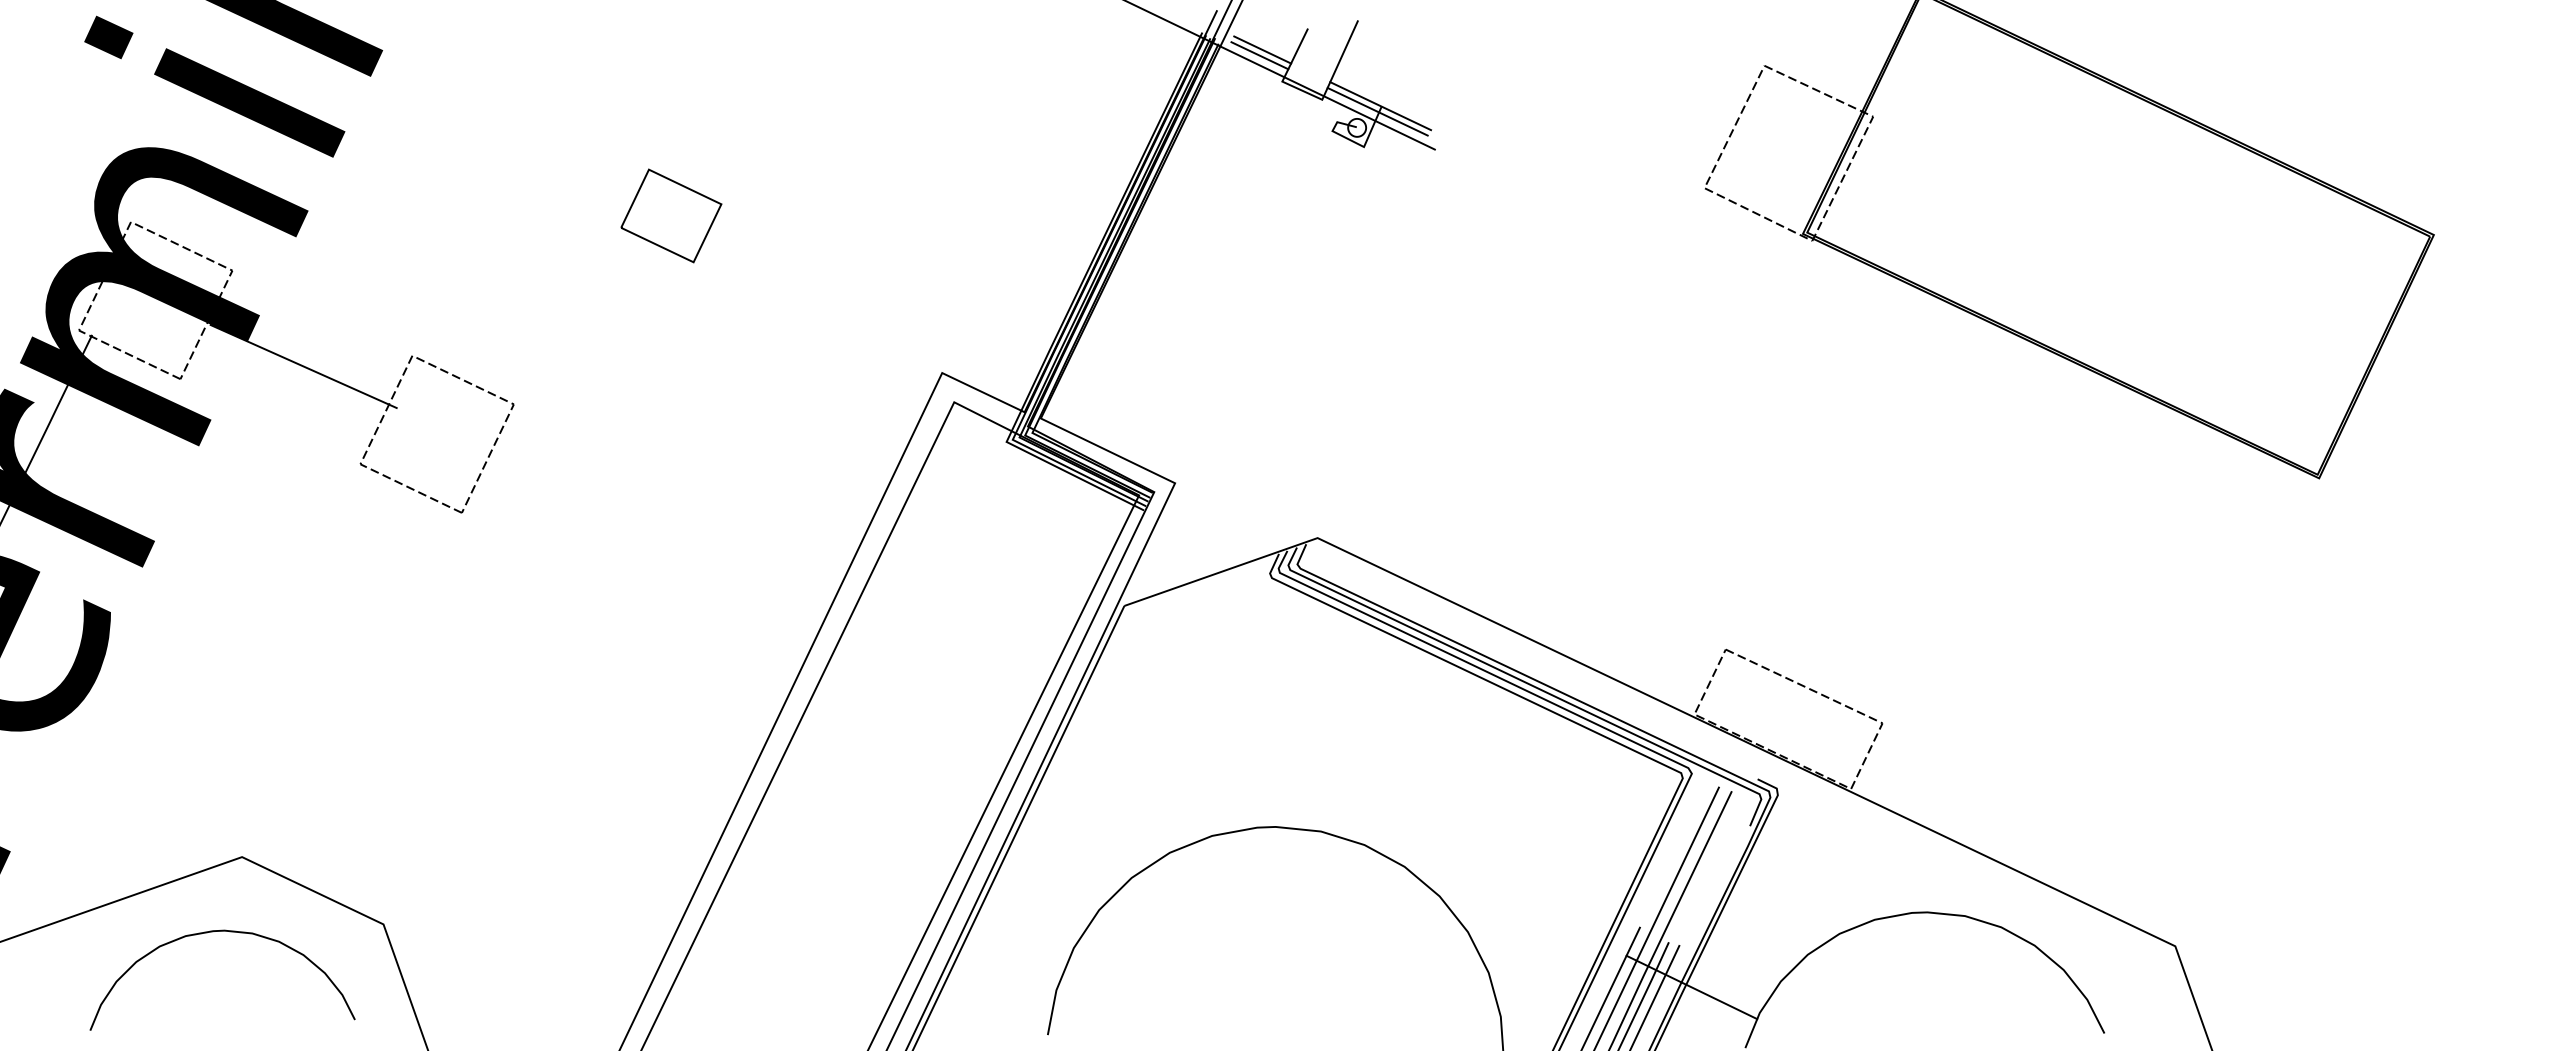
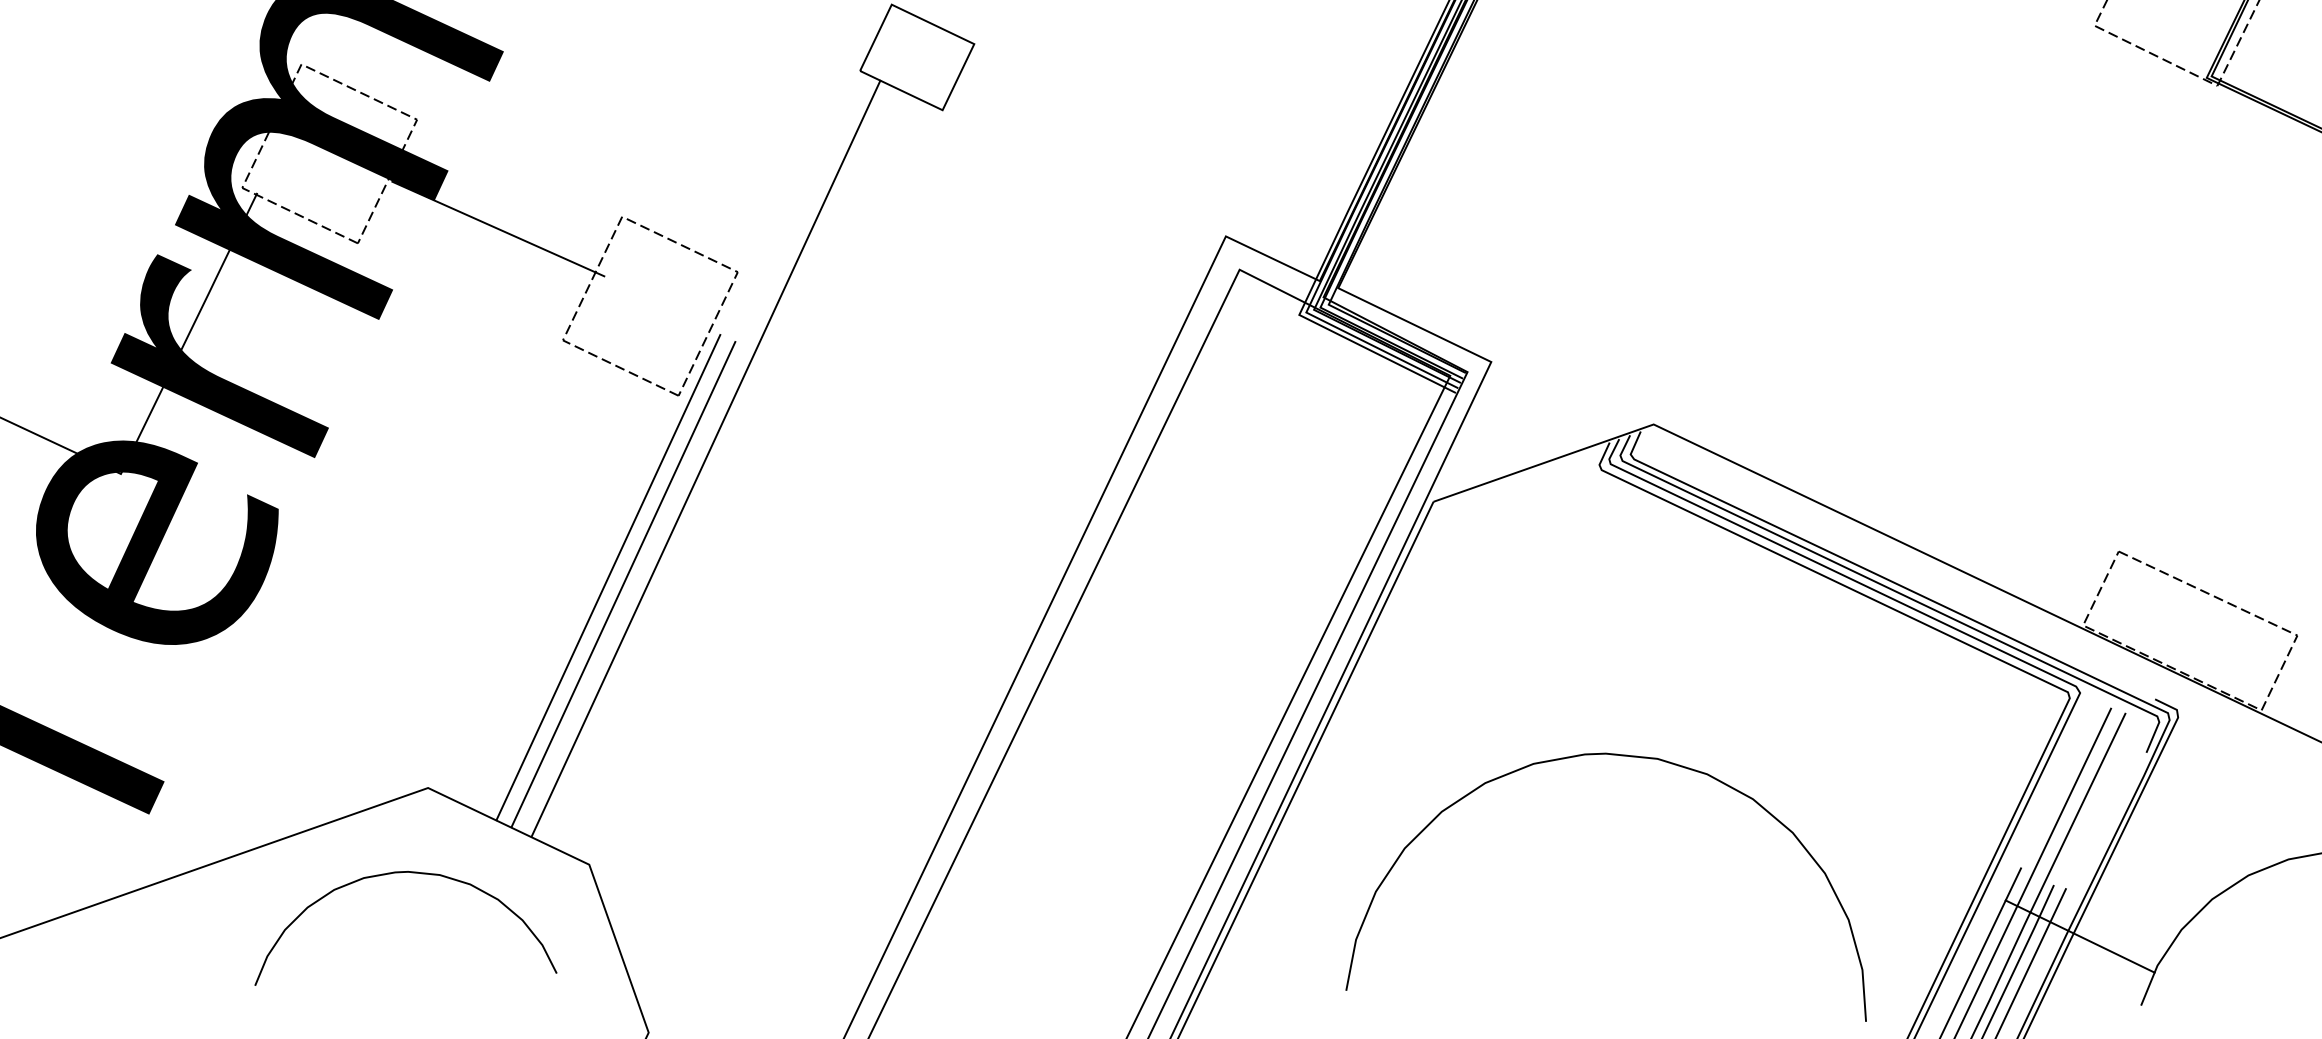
line: (485, 567) -> (705, 458), added
line: (400, 672) -> (608, 577), added
line: (413, 678) -> (623, 584), added

